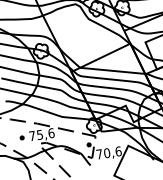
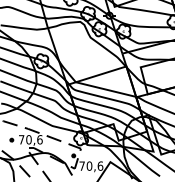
text: (39, 134) -> (28, 139), 75,6 -> 70,6

